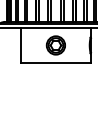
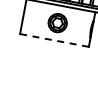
line: (55, 63) -> (53, 40), solid -> dashed

